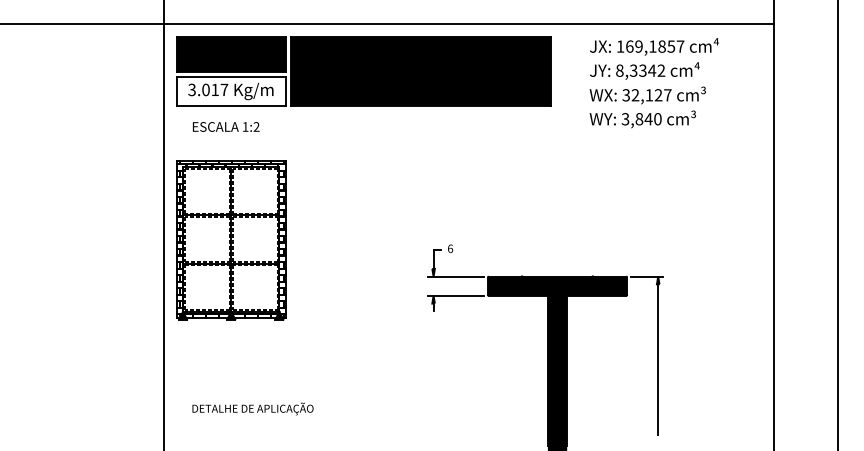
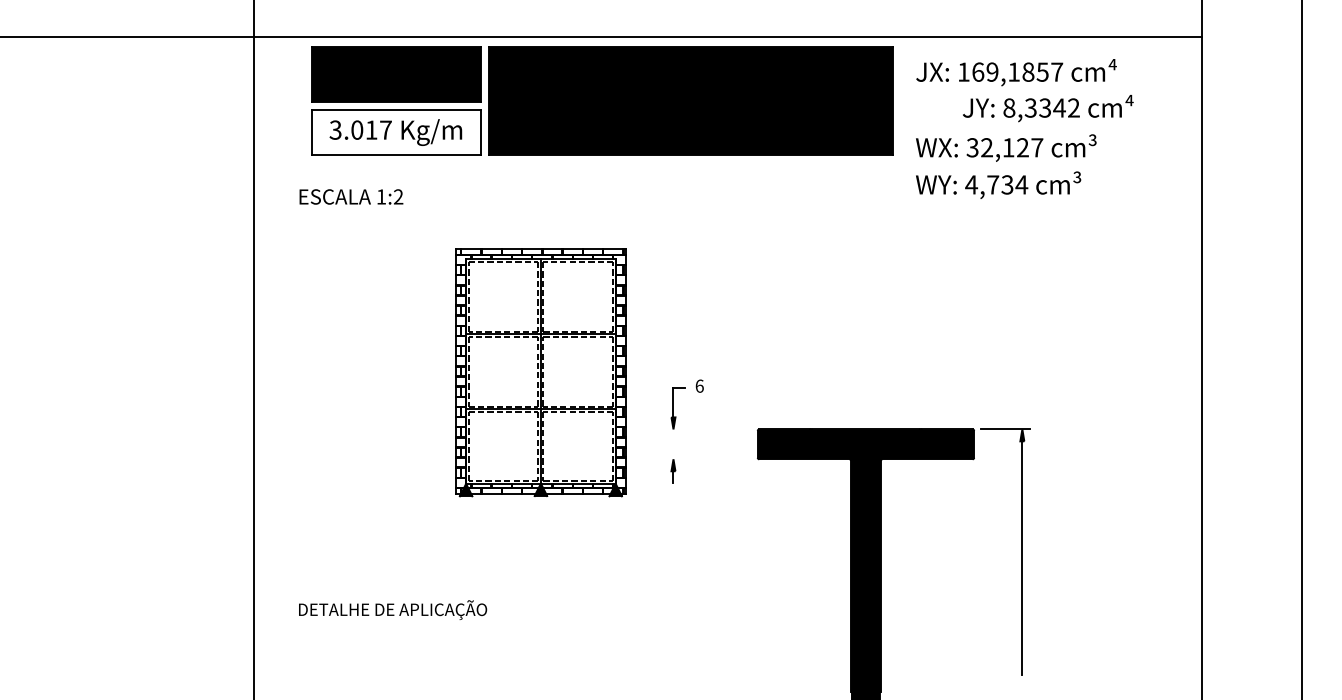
text: (644, 70) -> (1047, 107), moved
part: (363, 71) -> (601, 101), moved
text: (641, 119) -> (996, 185), 3,840 -> 4,734
part: (231, 240) -> (541, 373), moved
line: (455, 276) -> (707, 429), removed
line: (455, 295) -> (707, 458), removed
text: (252, 408) -> (392, 609), moved

